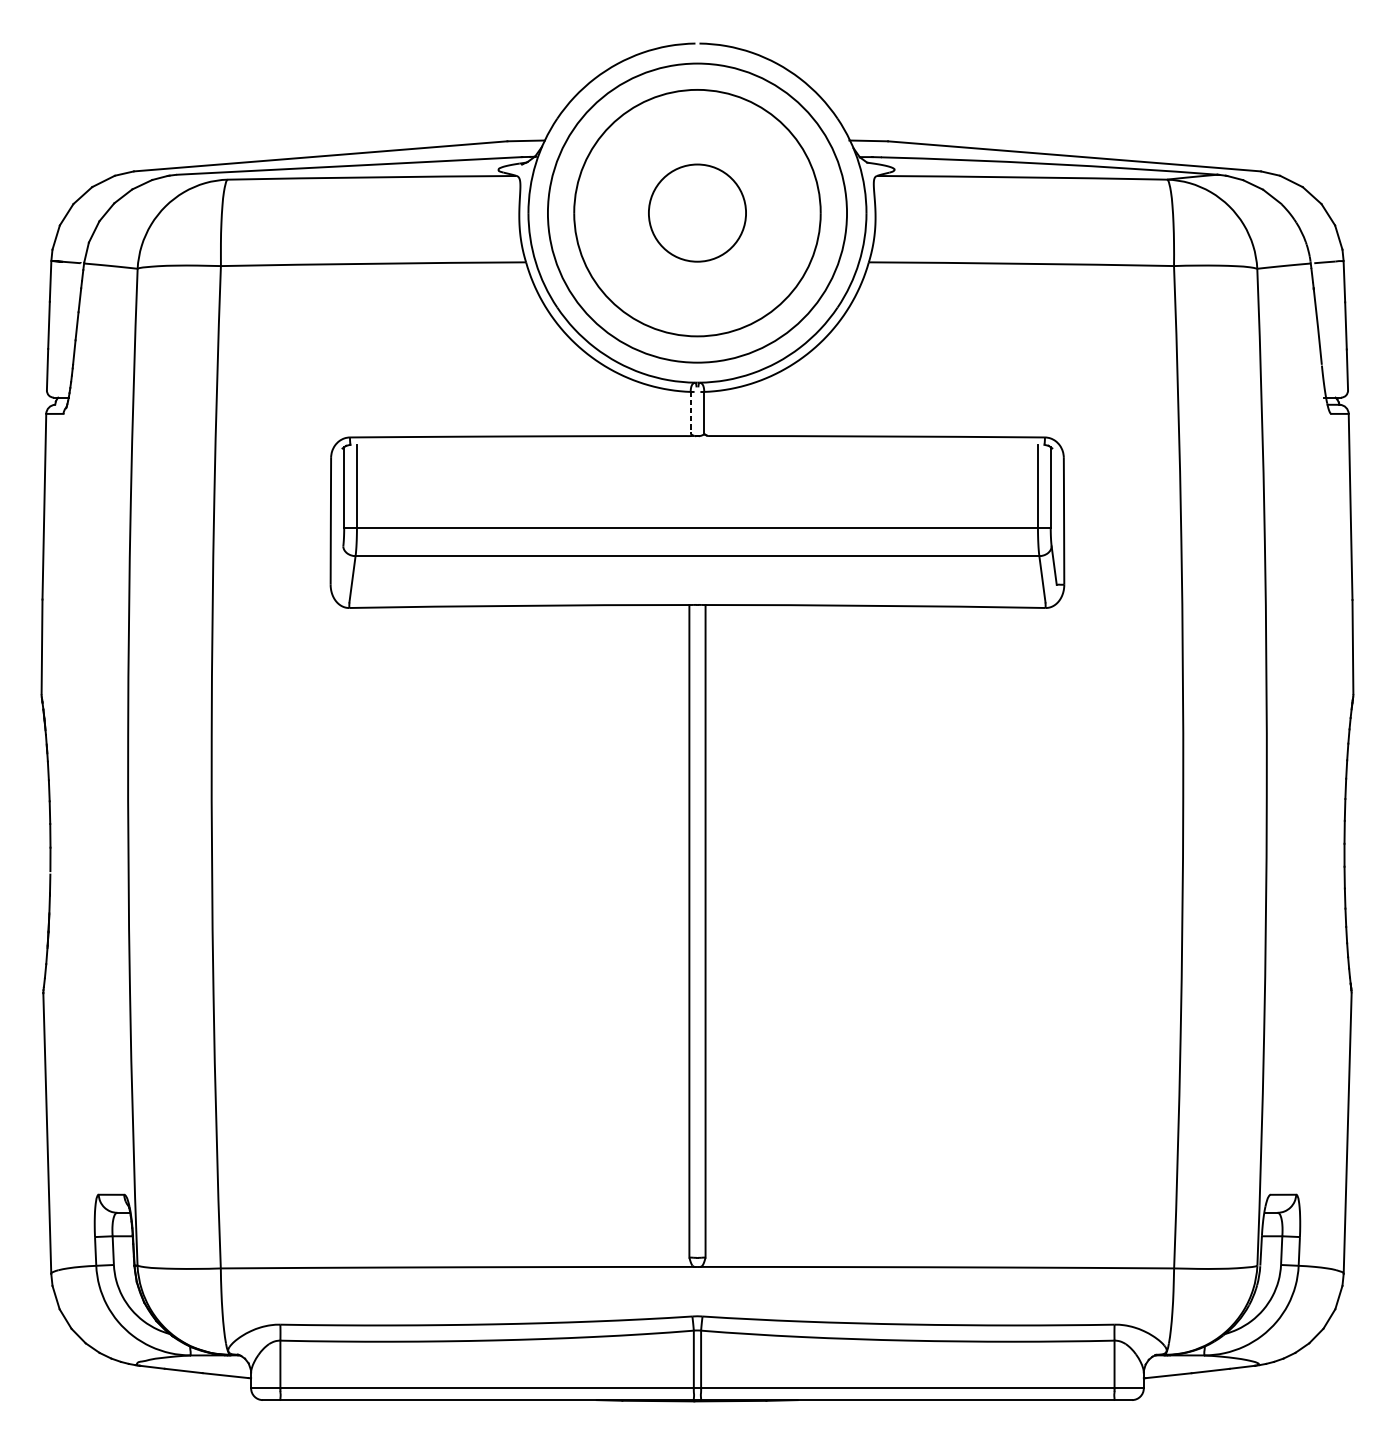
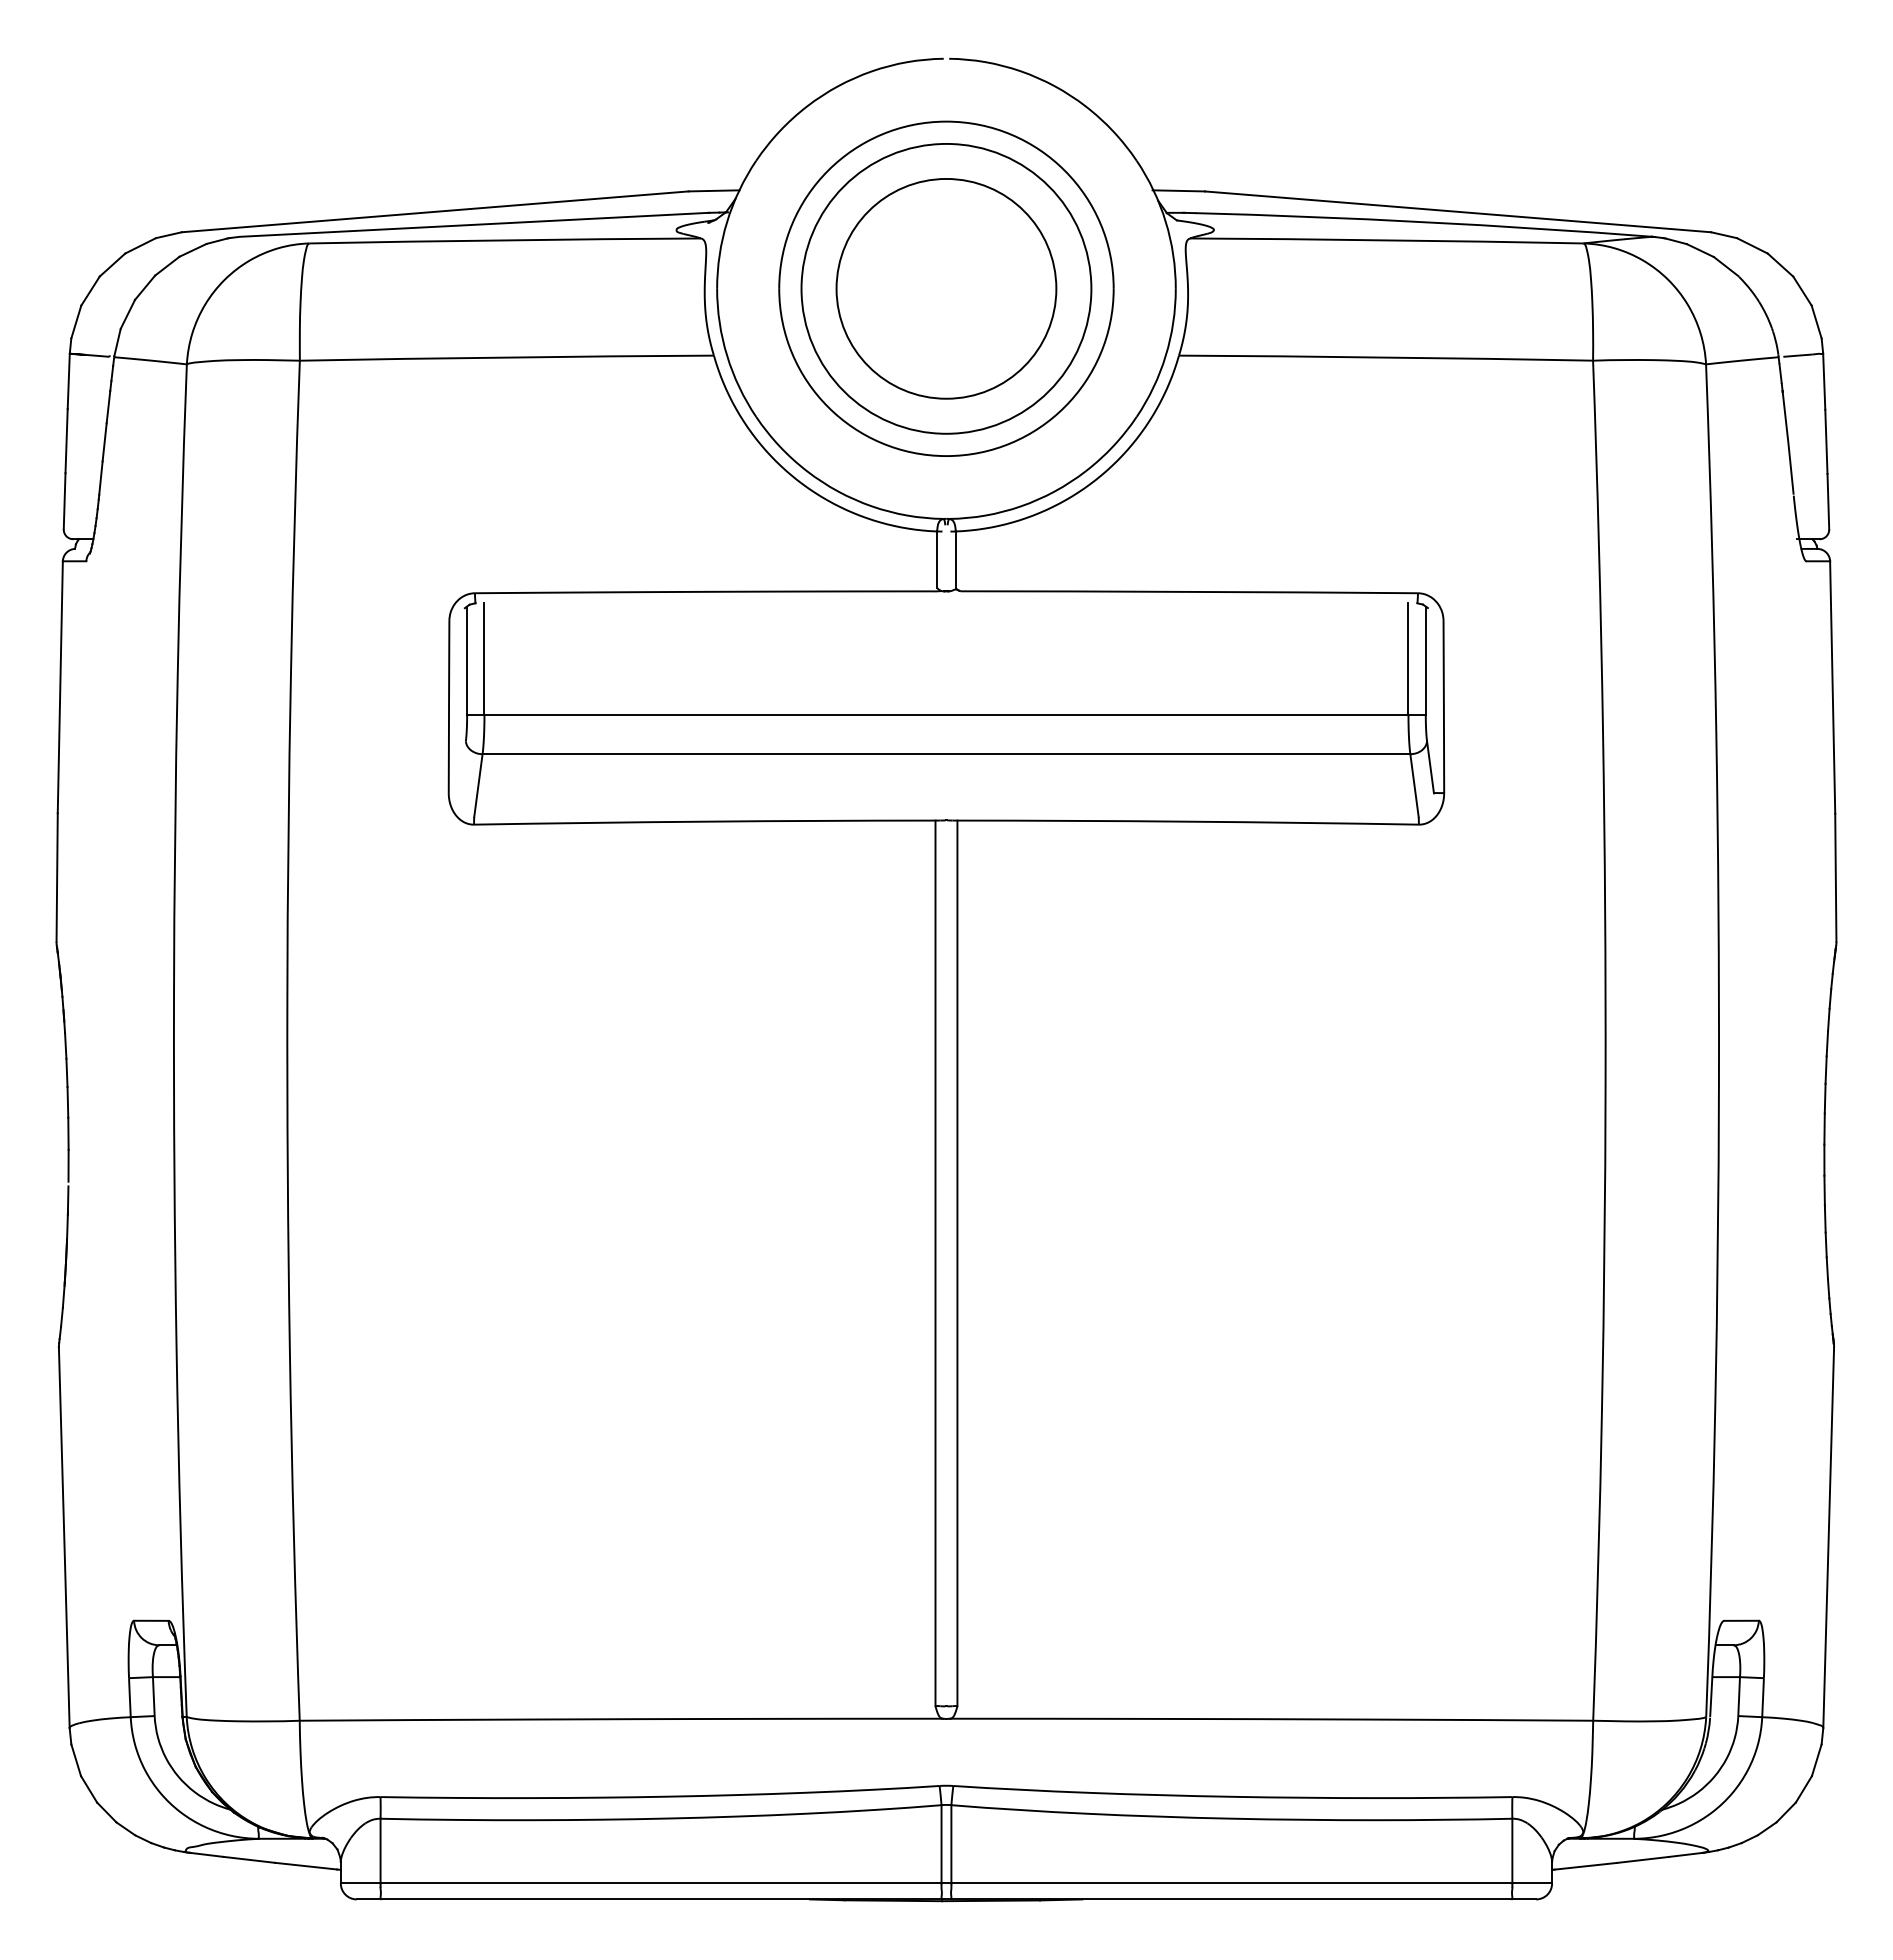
circle: (697, 212) -> (946, 288), size x0.71
circle: (697, 212) -> (946, 288), size x1.67
line: (690, 413) -> (937, 560), dashed -> solid

